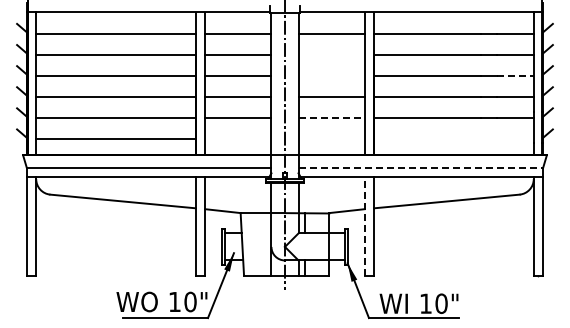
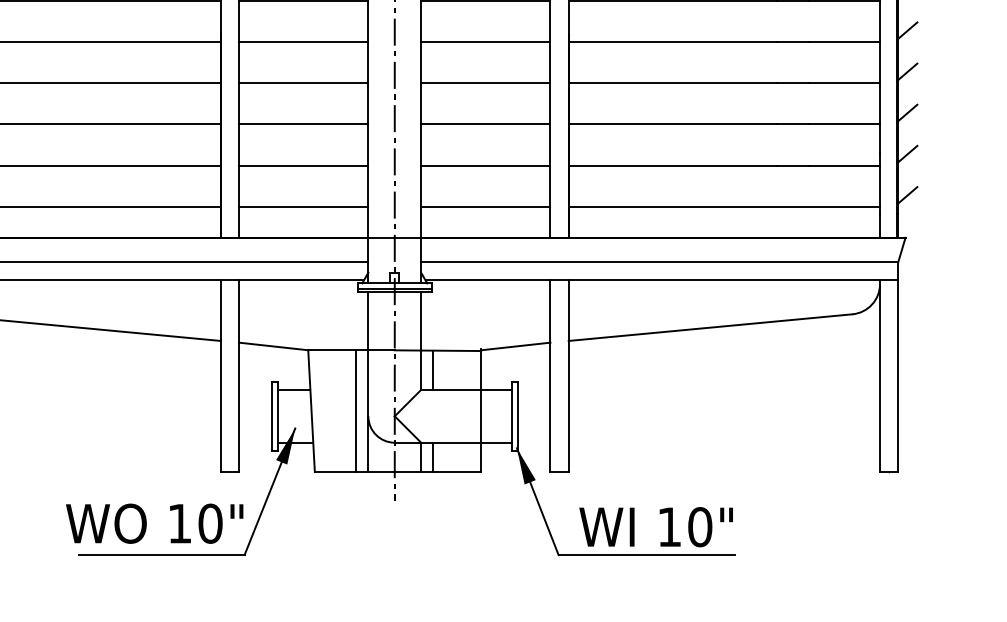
line: (331, 55) -> (485, 42), added
line: (331, 76) -> (485, 83), added
line: (516, 76) -> (846, 83), dashed -> solid
line: (332, 118) -> (487, 165), dashed -> solid
line: (238, 139) -> (304, 206), added
line: (331, 139) -> (485, 206), added
line: (453, 139) -> (723, 206), added
line: (421, 167) -> (661, 261), dashed -> solid
line: (364, 225) -> (549, 374), dashed -> solid
line: (265, 244) -> (356, 411), added

